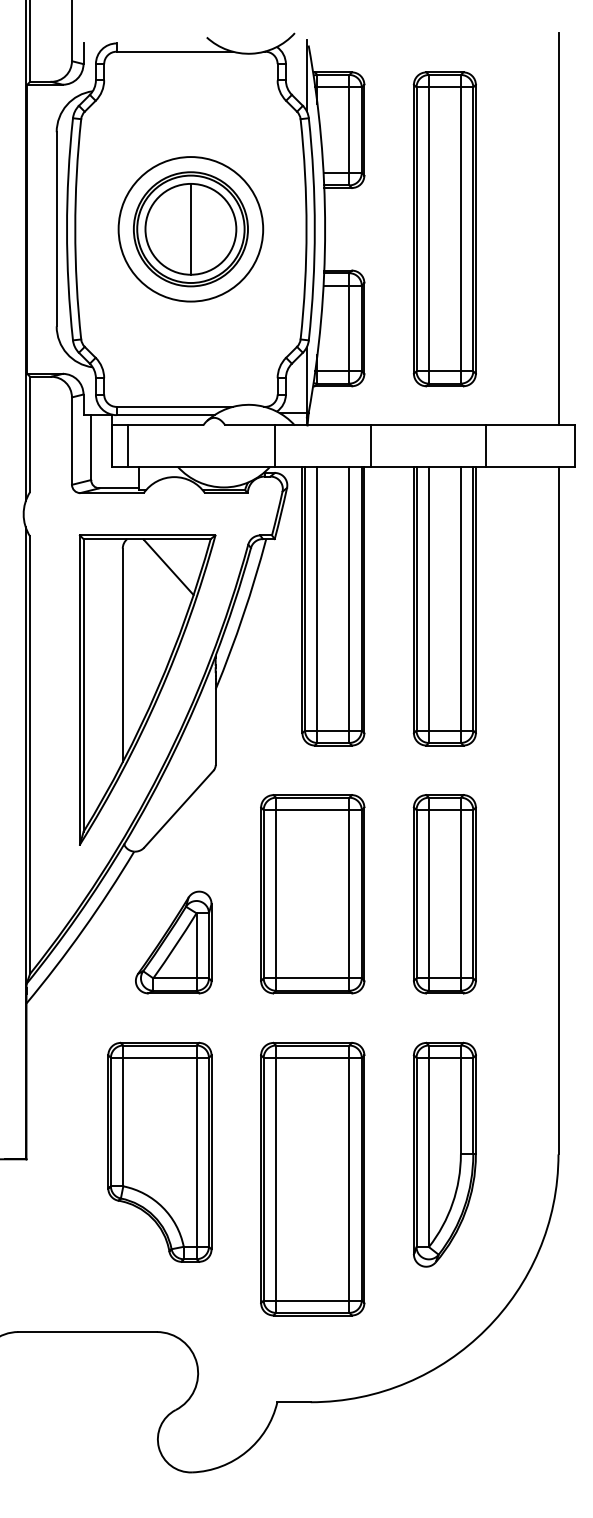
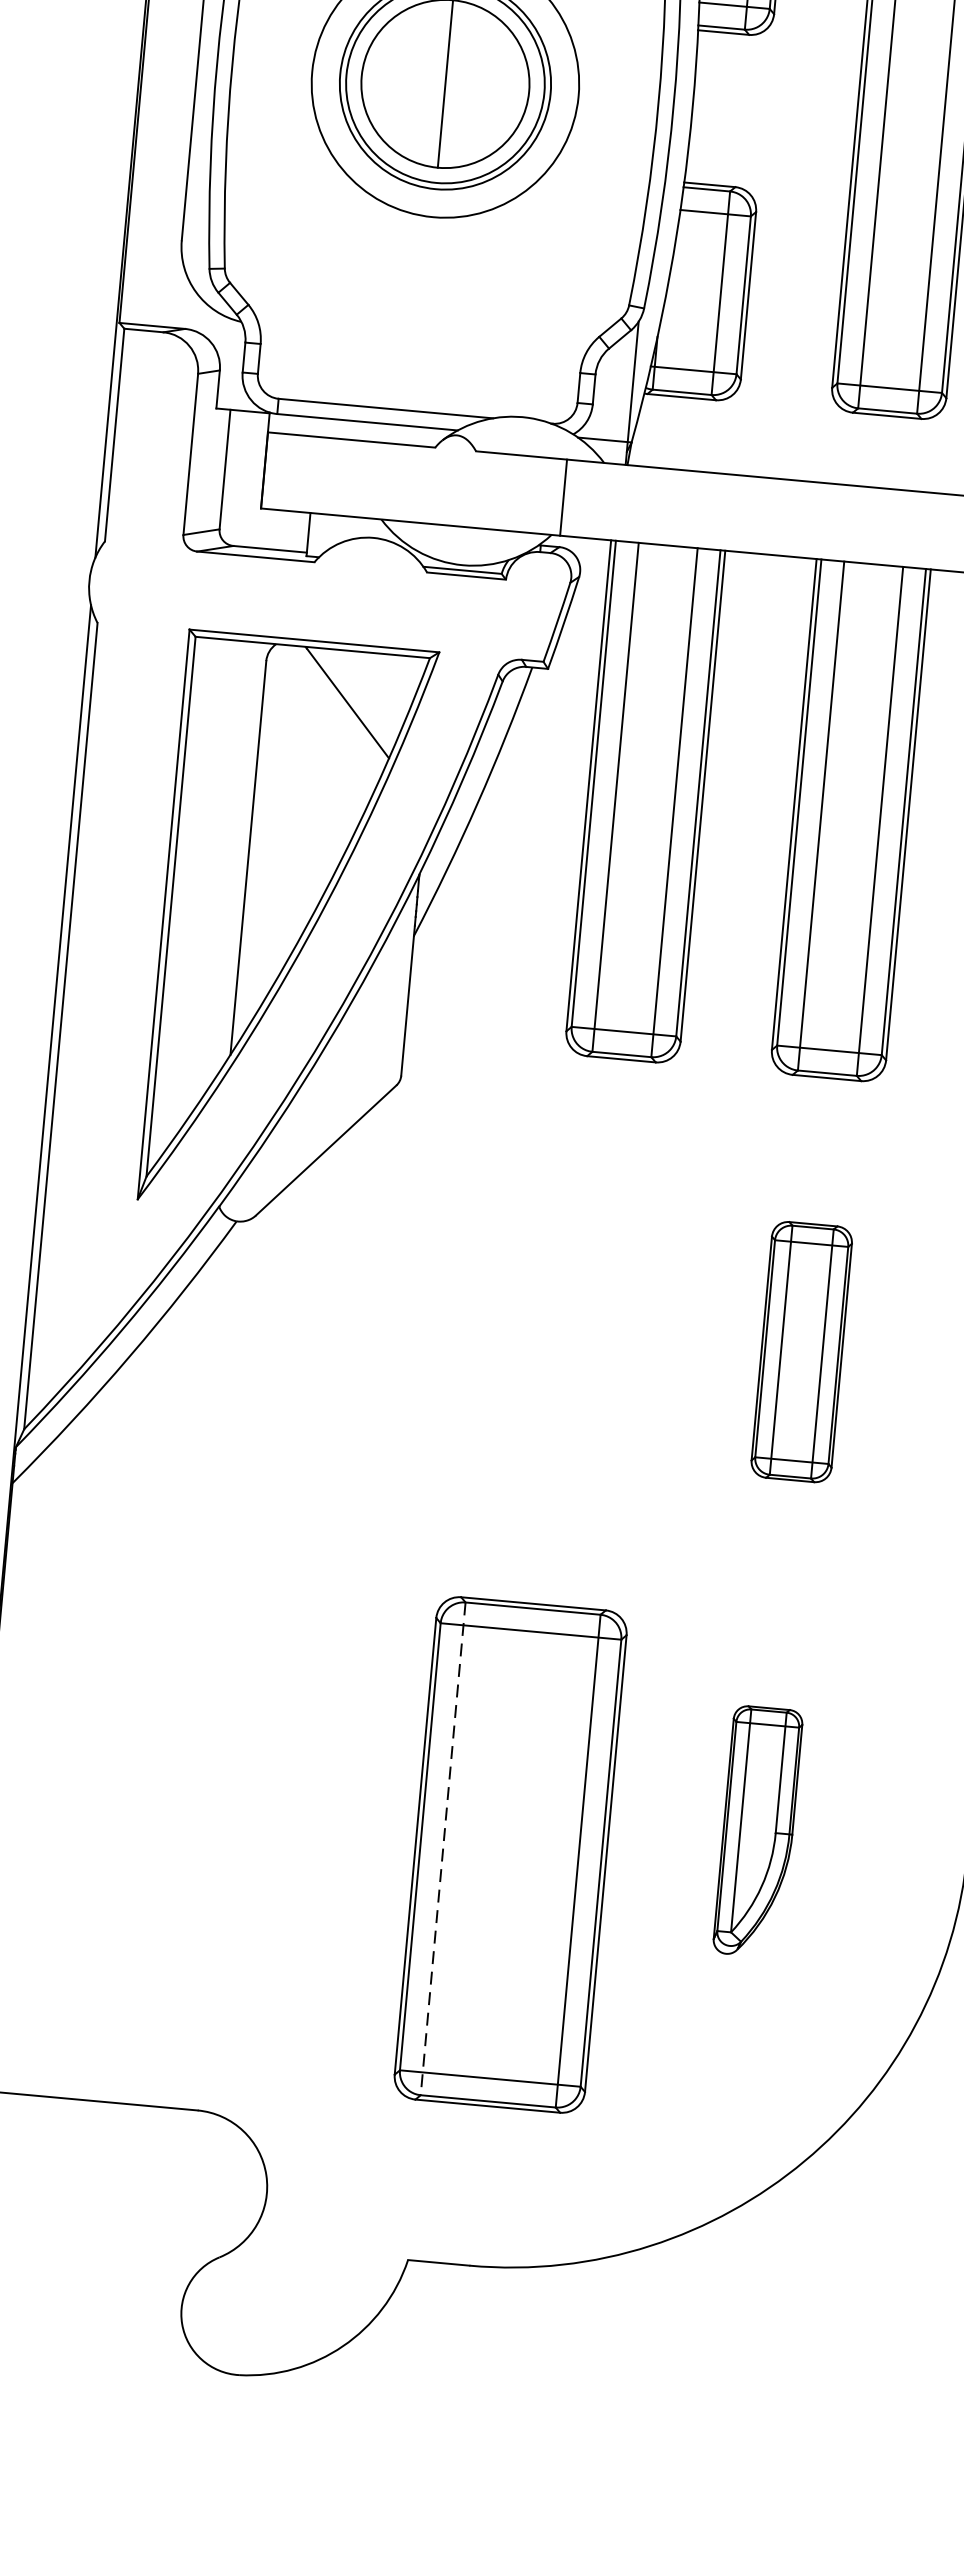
line: (127, 445) -> (292, 471), removed
line: (371, 445) -> (741, 512), removed
line: (486, 445) -> (953, 531), removed
part: (312, 894) -> (557, 1330), removed
part: (444, 894) -> (801, 1352), size x0.7
part: (173, 942) -> (293, 1395), removed
part: (159, 1151) -> (232, 1778), removed
part: (444, 1154) -> (757, 1831), size x0.6
line: (276, 1179) -> (443, 1849), solid -> dashed

